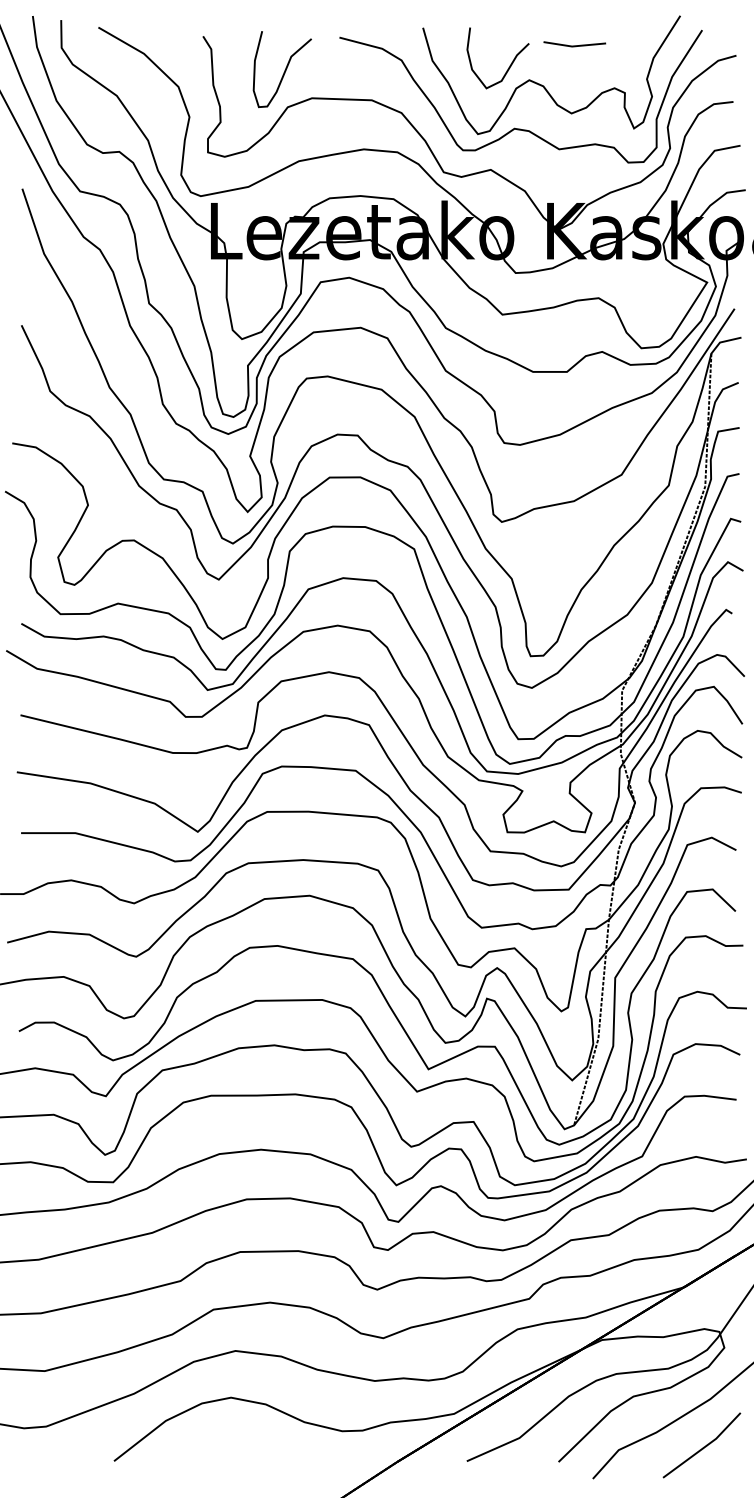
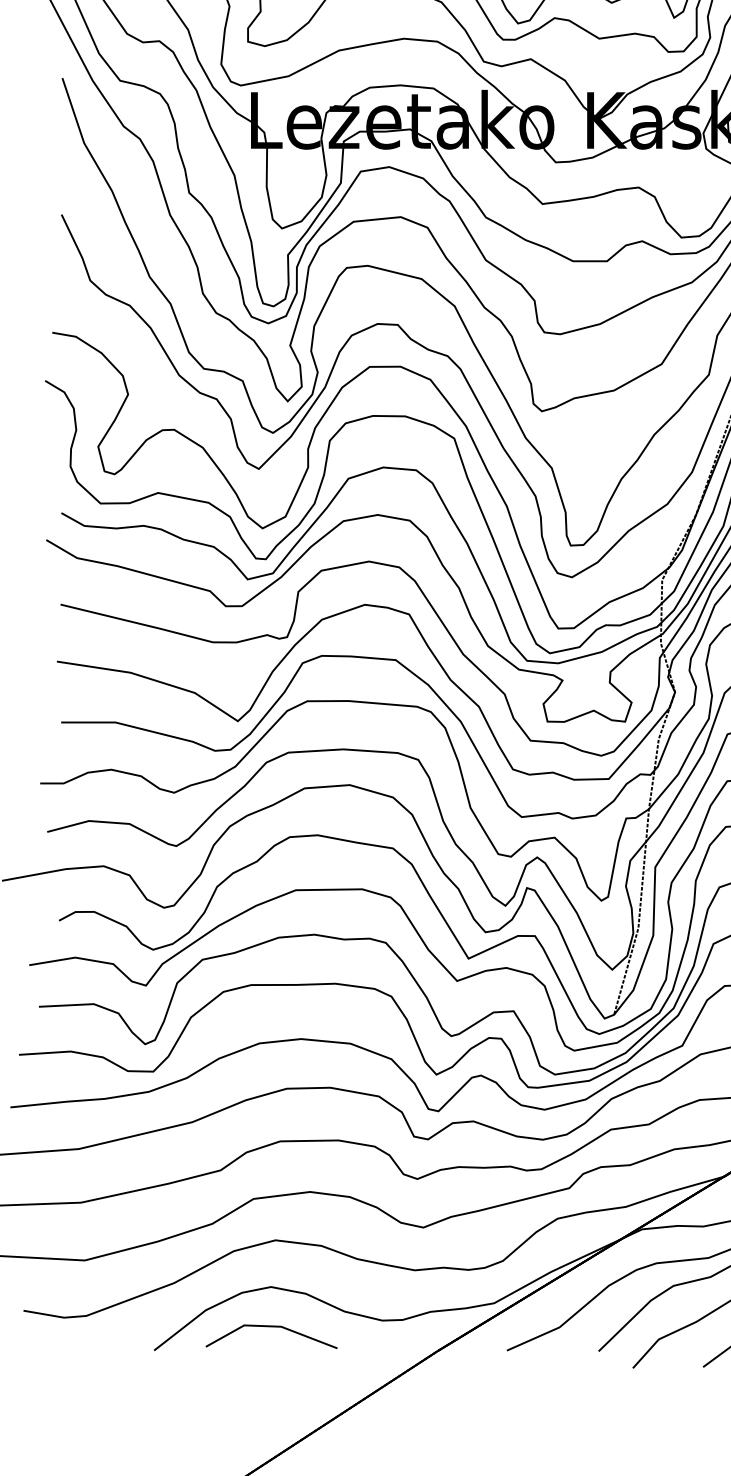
line: (235, 1438) -> (275, 1327), added

